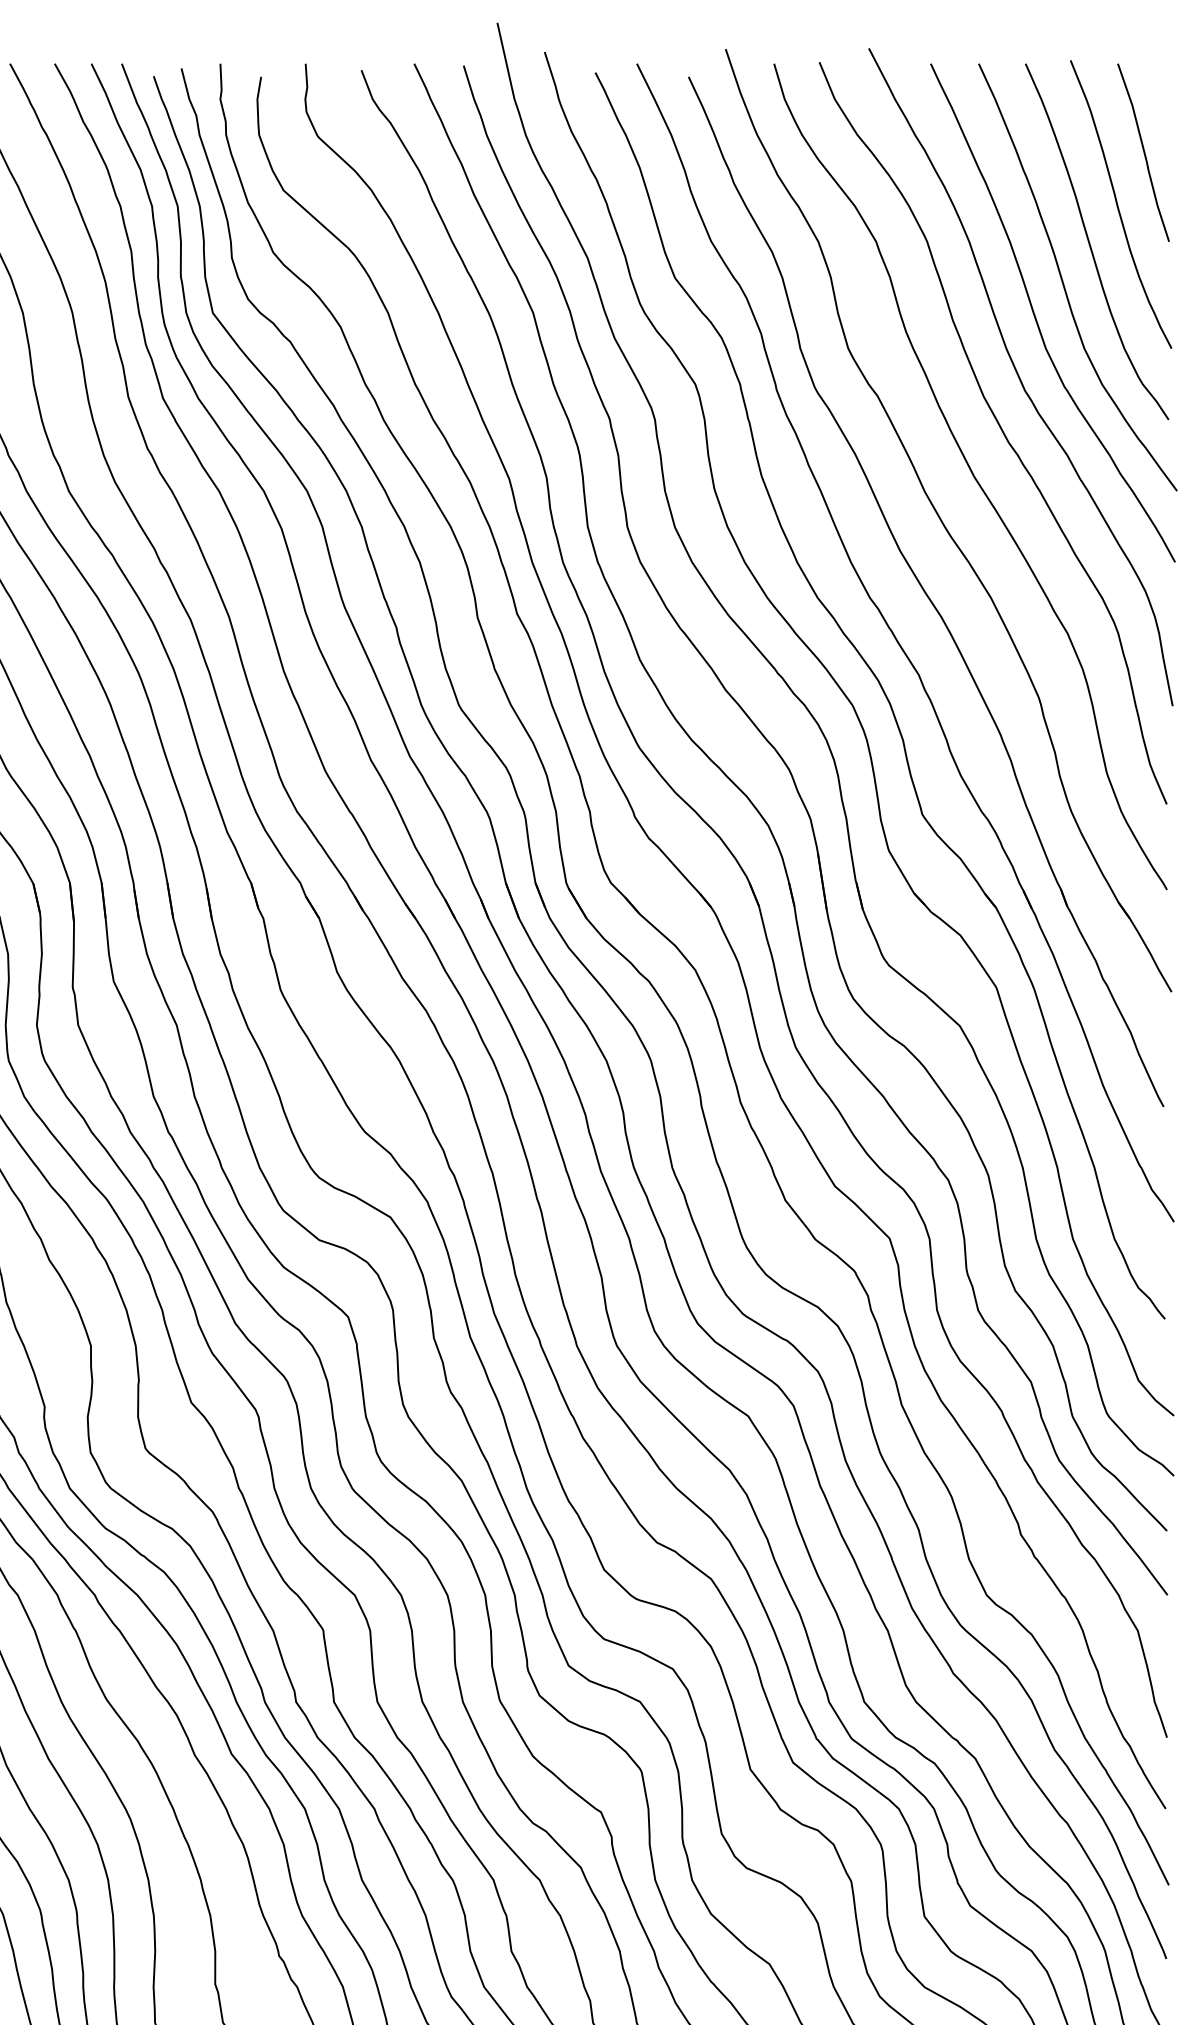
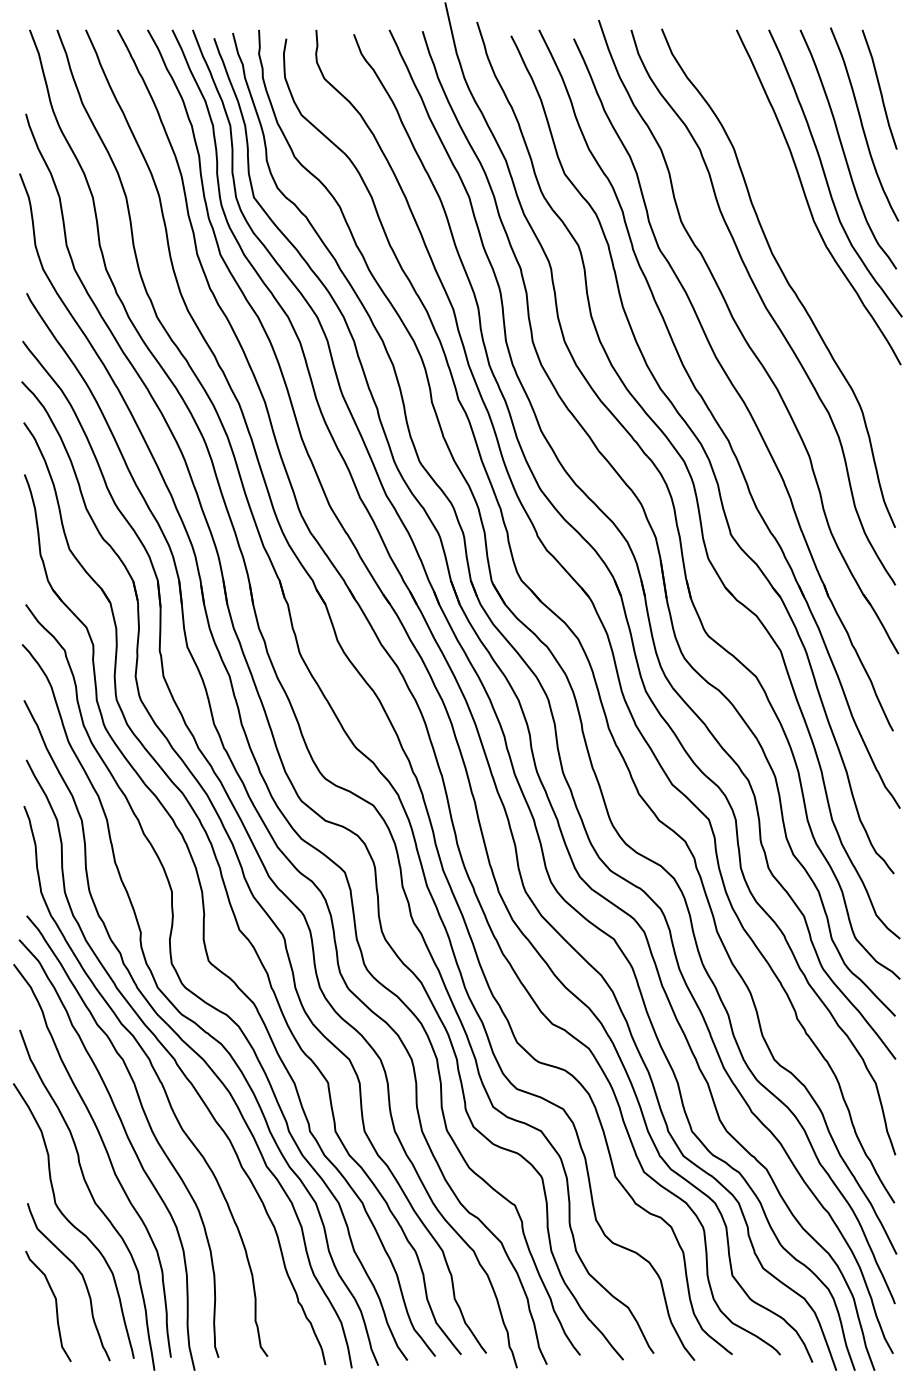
curve: (1019, 377) -> (796, 240), removed

